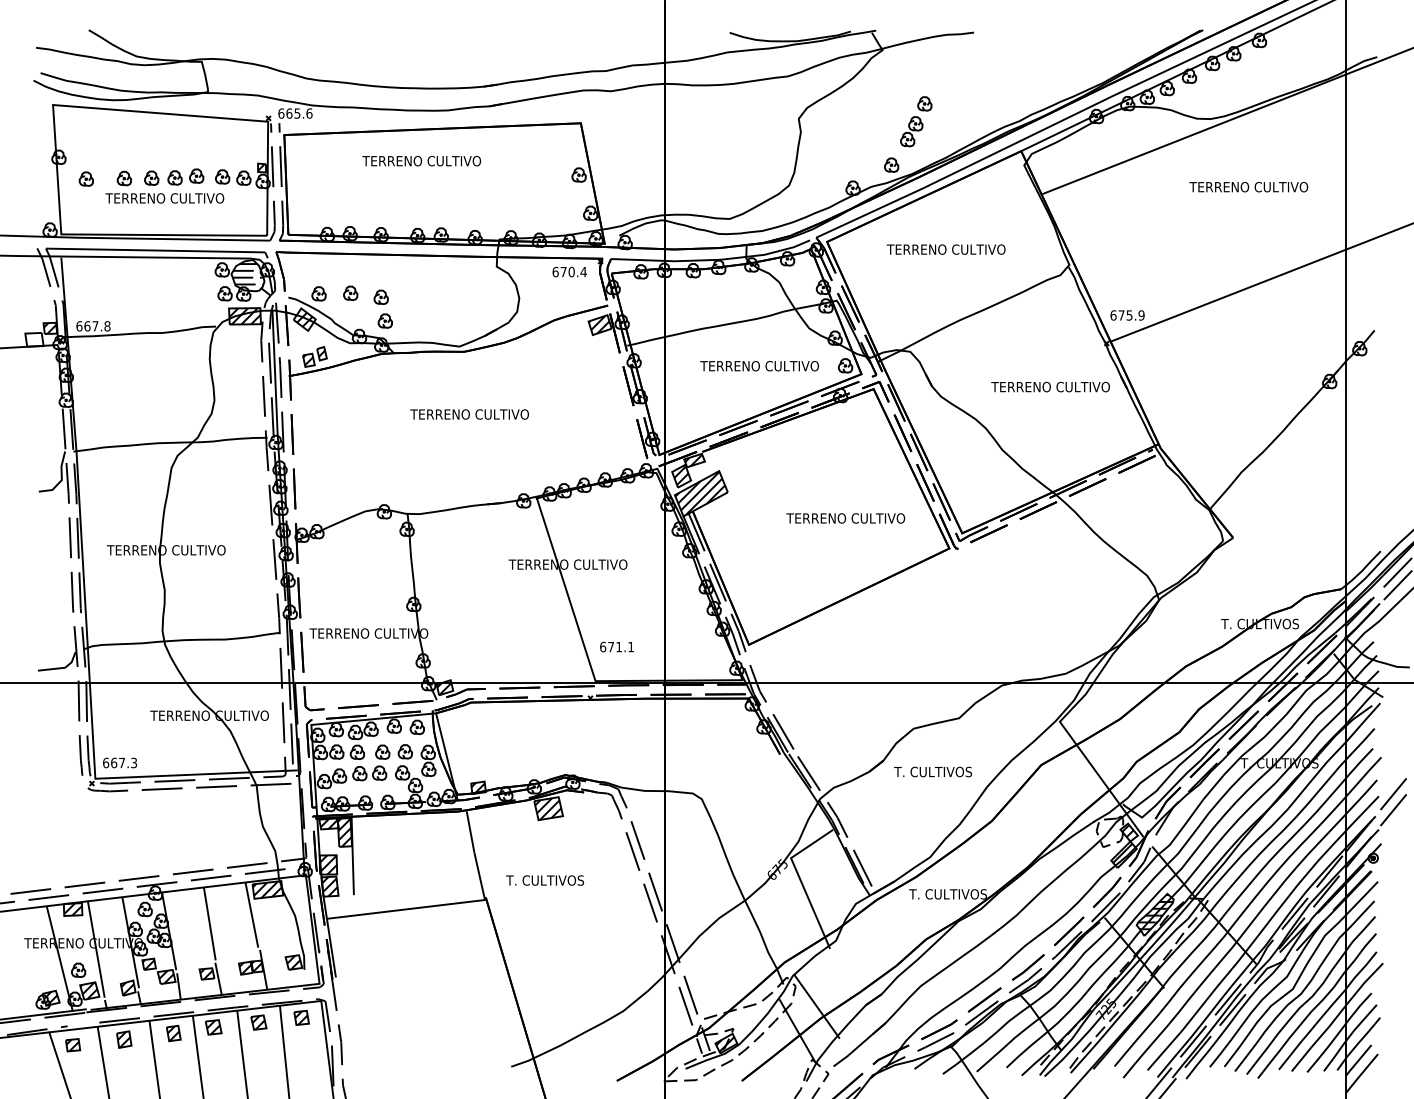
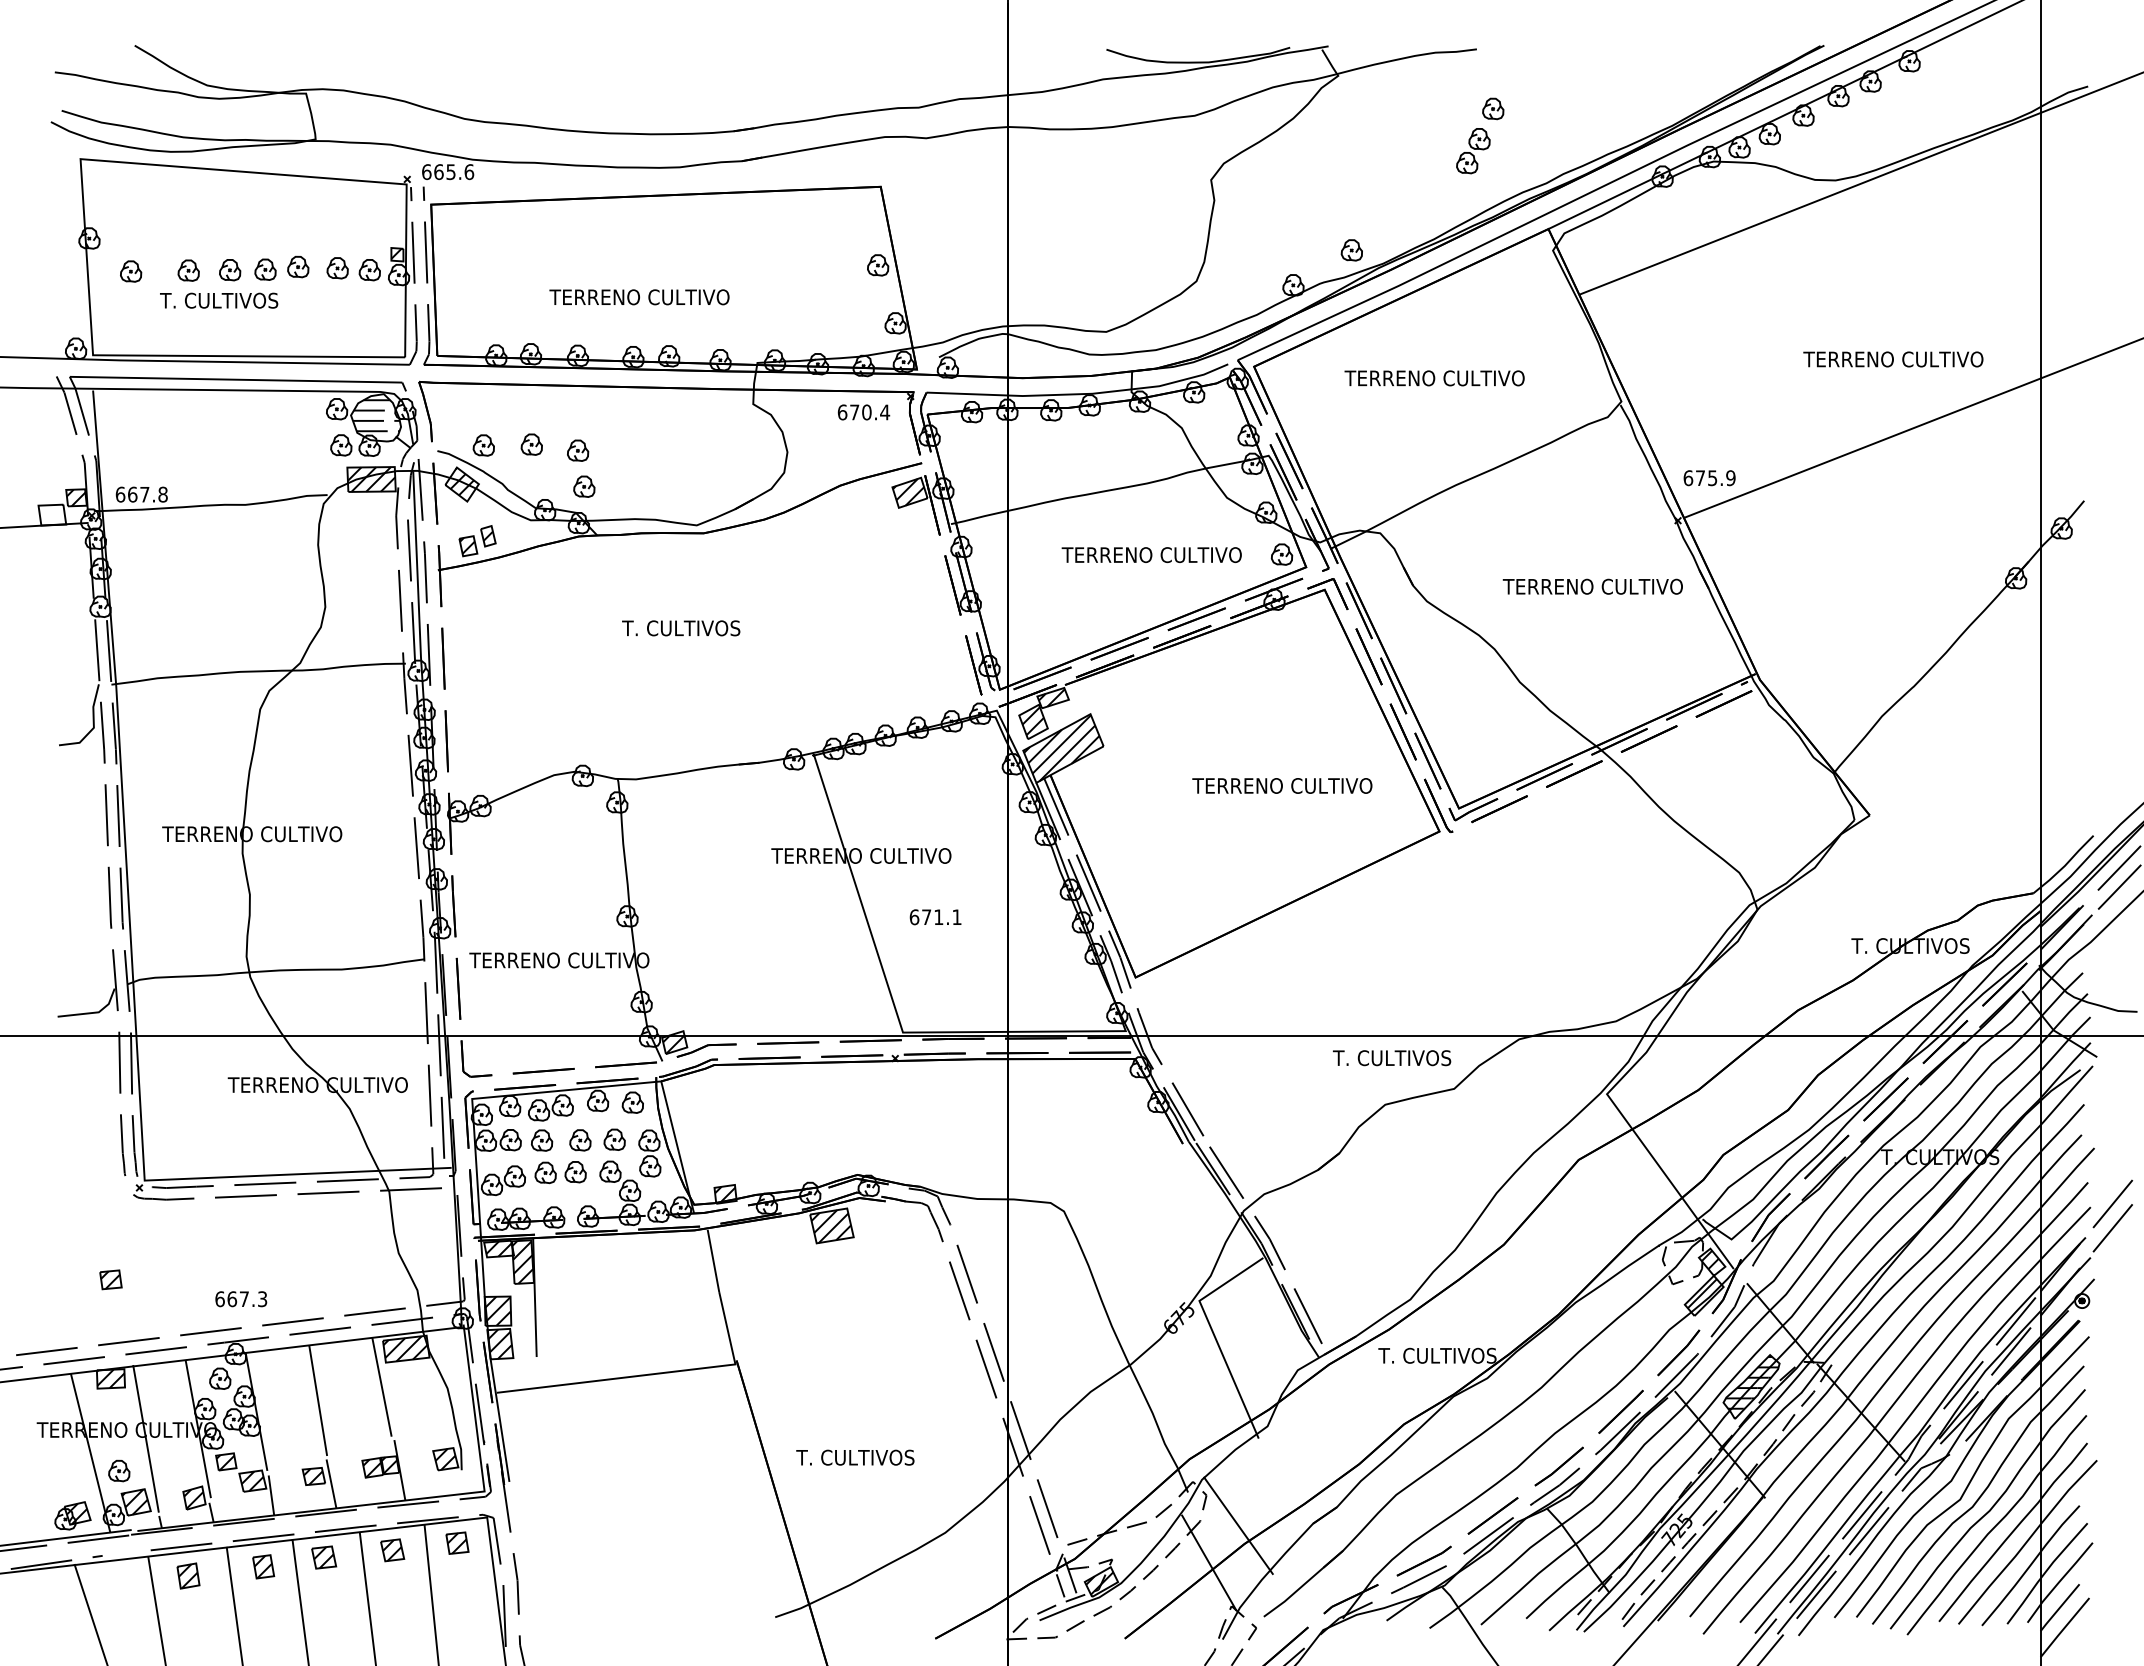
part: (916, 121) -> (1480, 135), moved
text: (421, 161) -> (639, 297), moved
text: (1248, 187) -> (1892, 359), moved
text: (169, 198) -> (257, 300), TERRENO CULTIVO -> T. CULTIVOS
text: (473, 414) -> (717, 628), TERRENO CULTIVO -> T. CULTIVOS
text: (616, 646) -> (934, 916), moved
text: (120, 762) -> (241, 1298), moved
text: (933, 771) -> (1392, 1057), moved
text: (544, 880) -> (854, 1457), moved
part: (73, 1045) -> (111, 1280), moved

